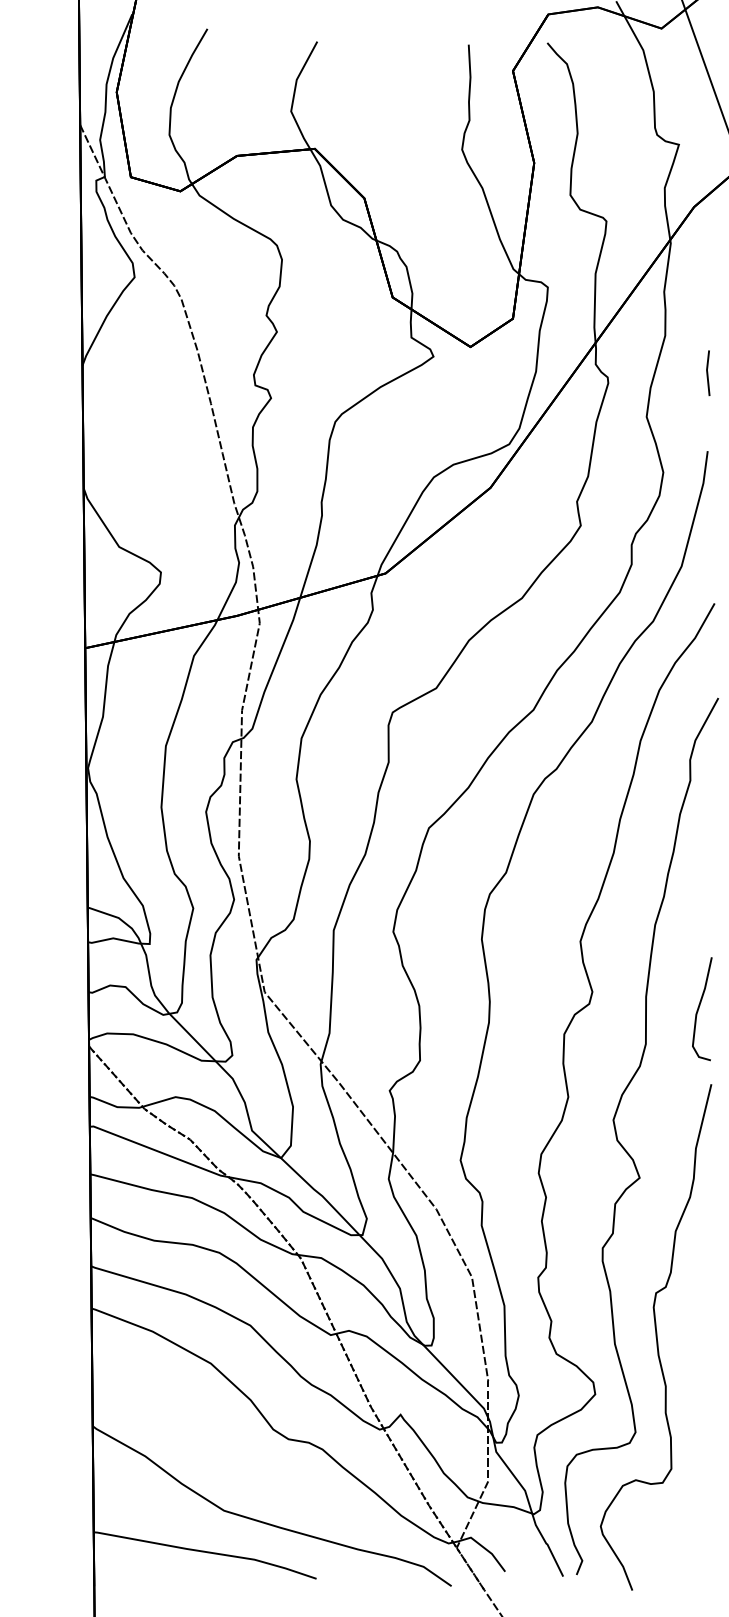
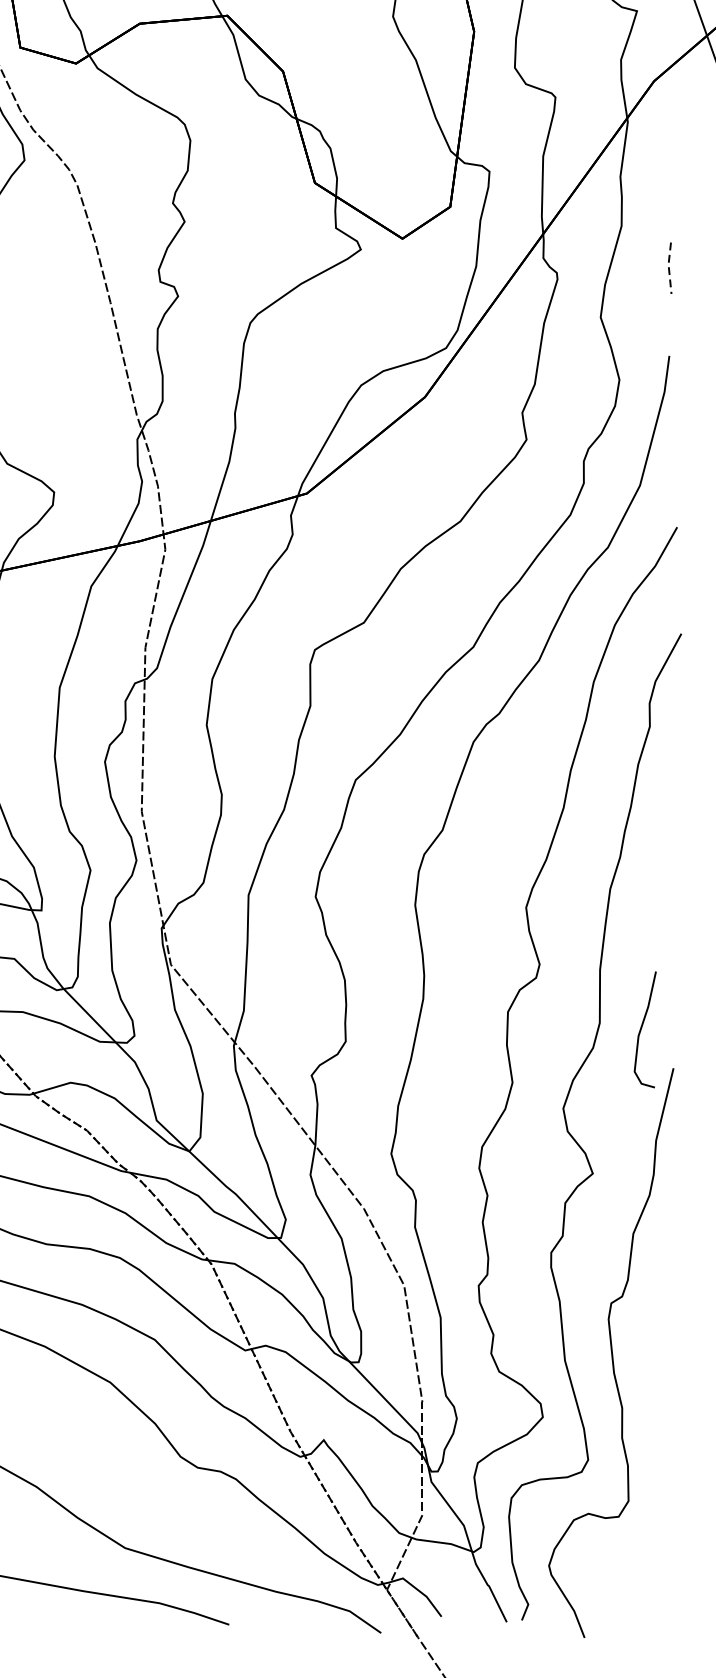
line: (707, 372) -> (669, 267), solid -> dashed
curve: (699, 1008) -> (642, 1029), moved

